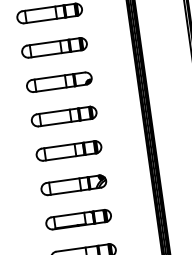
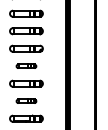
part: (64, 117) -> (26, 66), size x0.6
part: (73, 185) -> (26, 101), size x0.6

